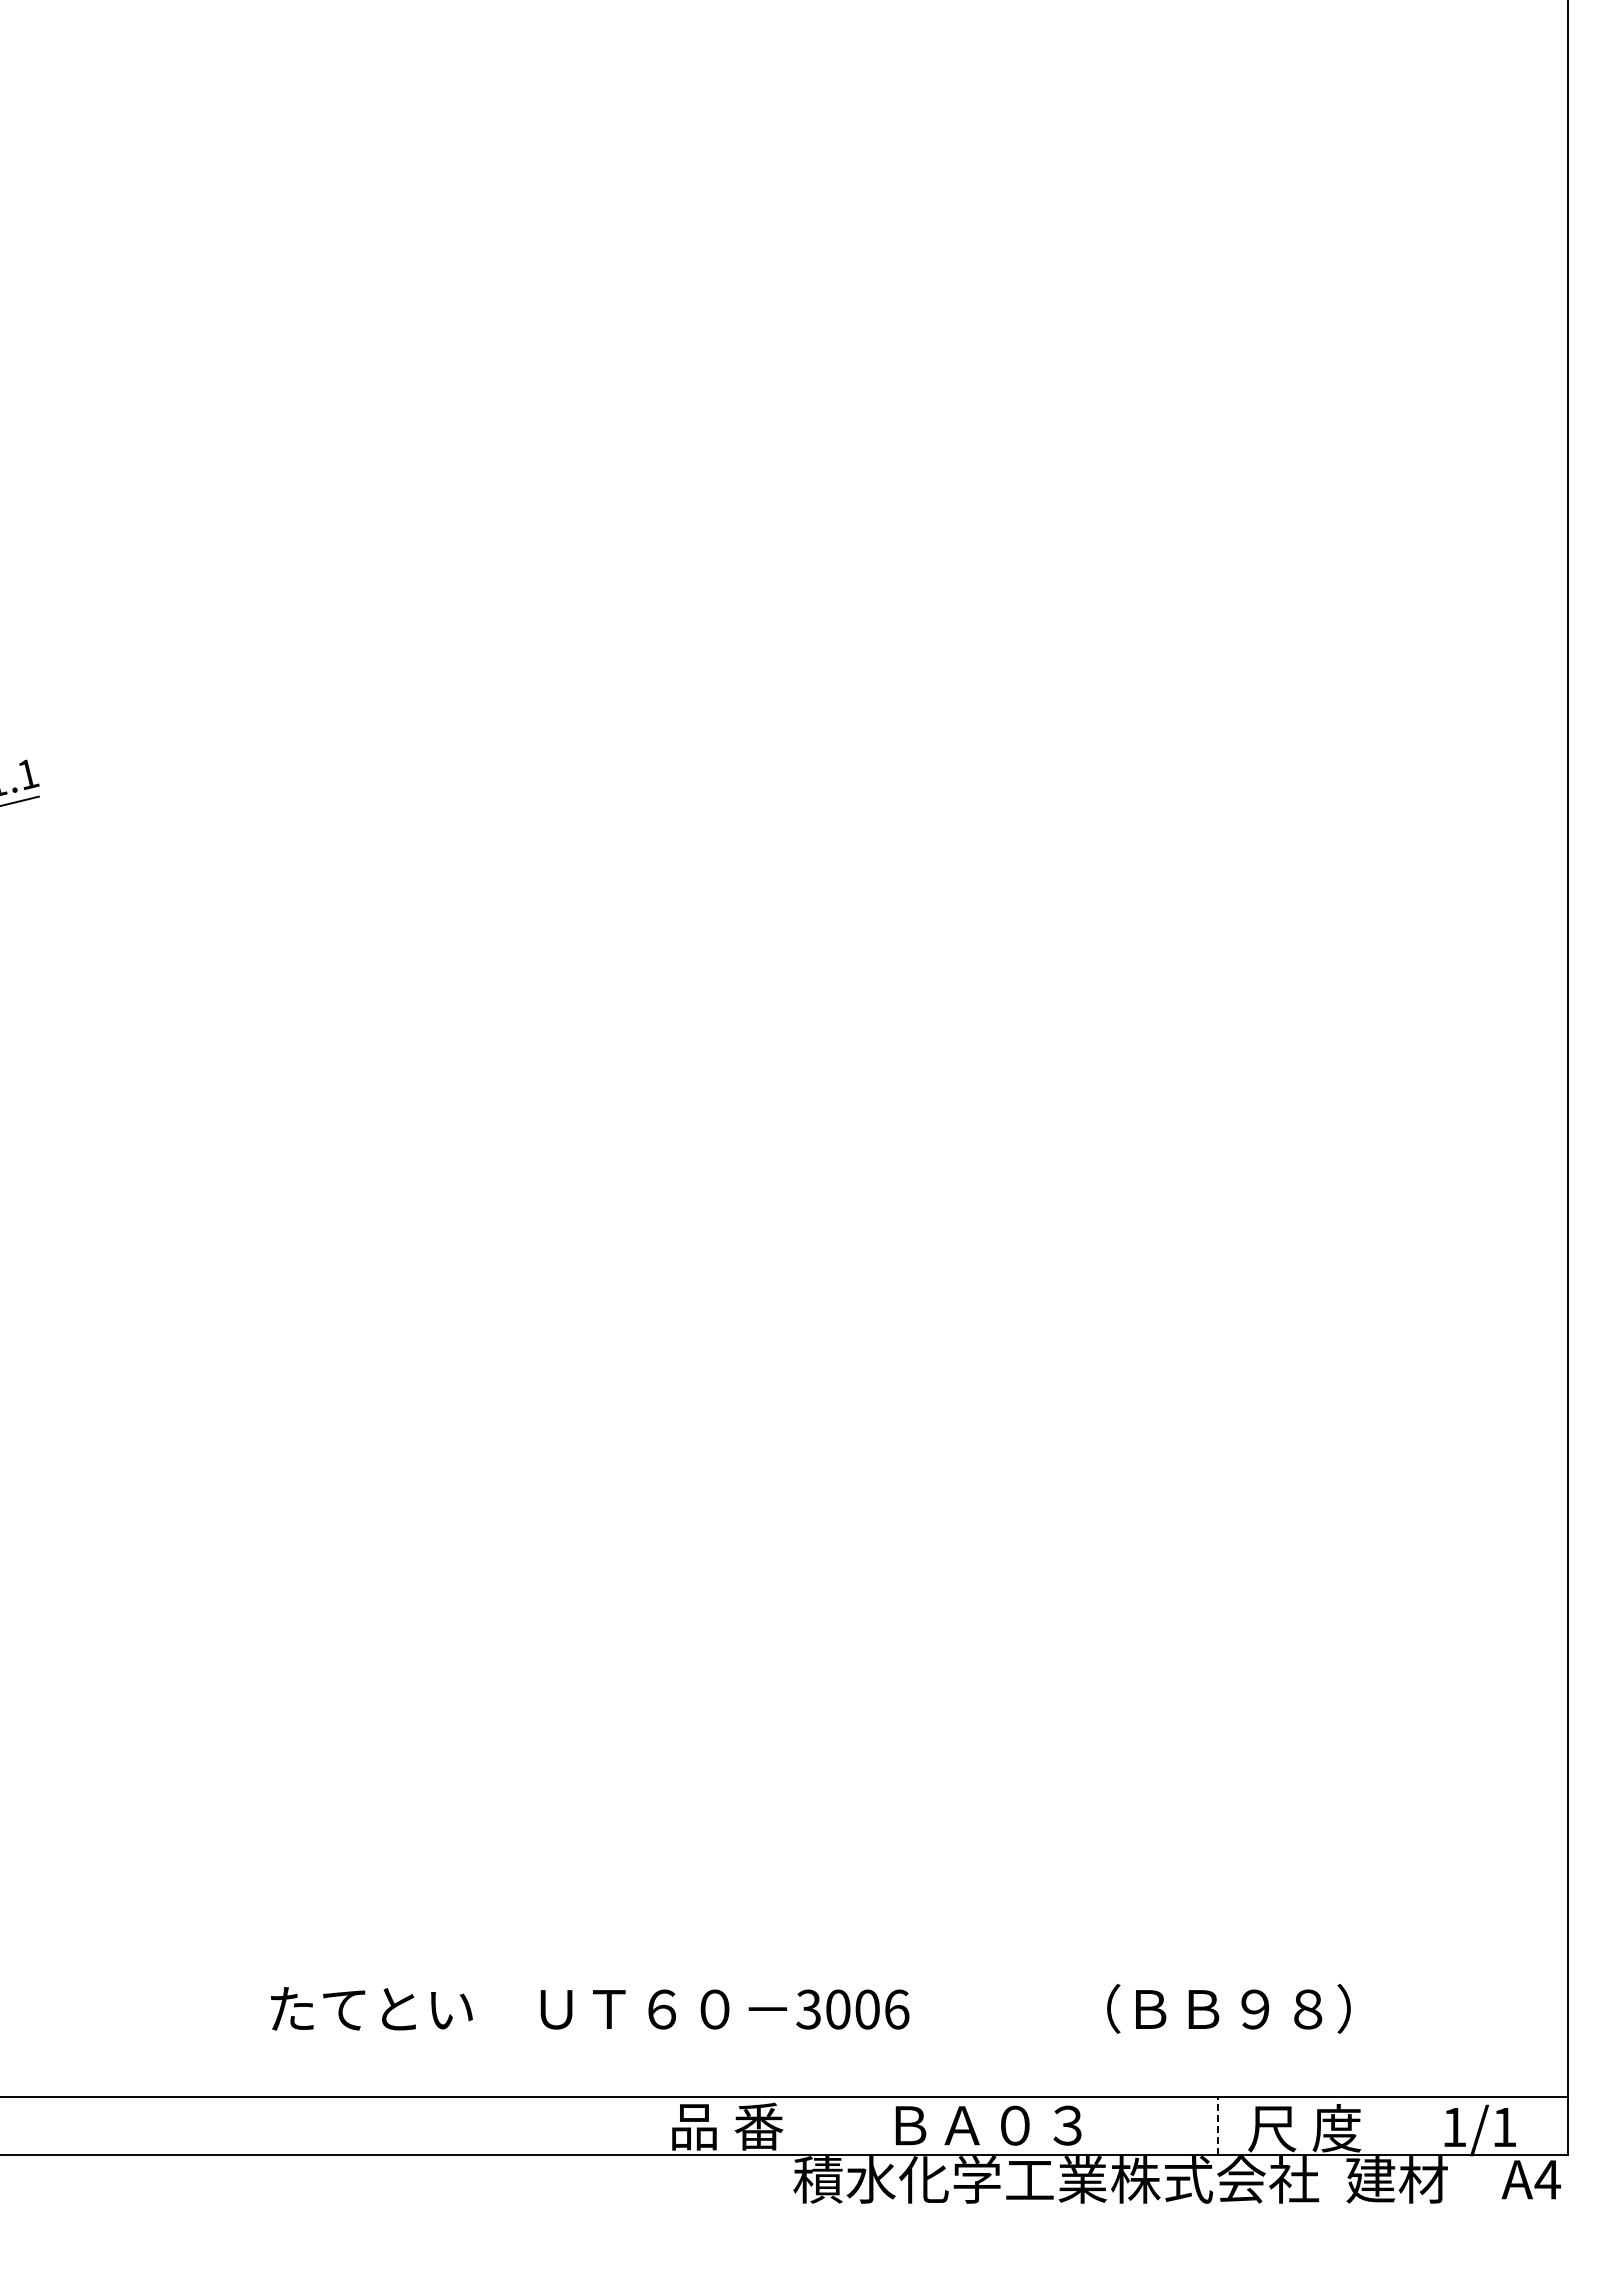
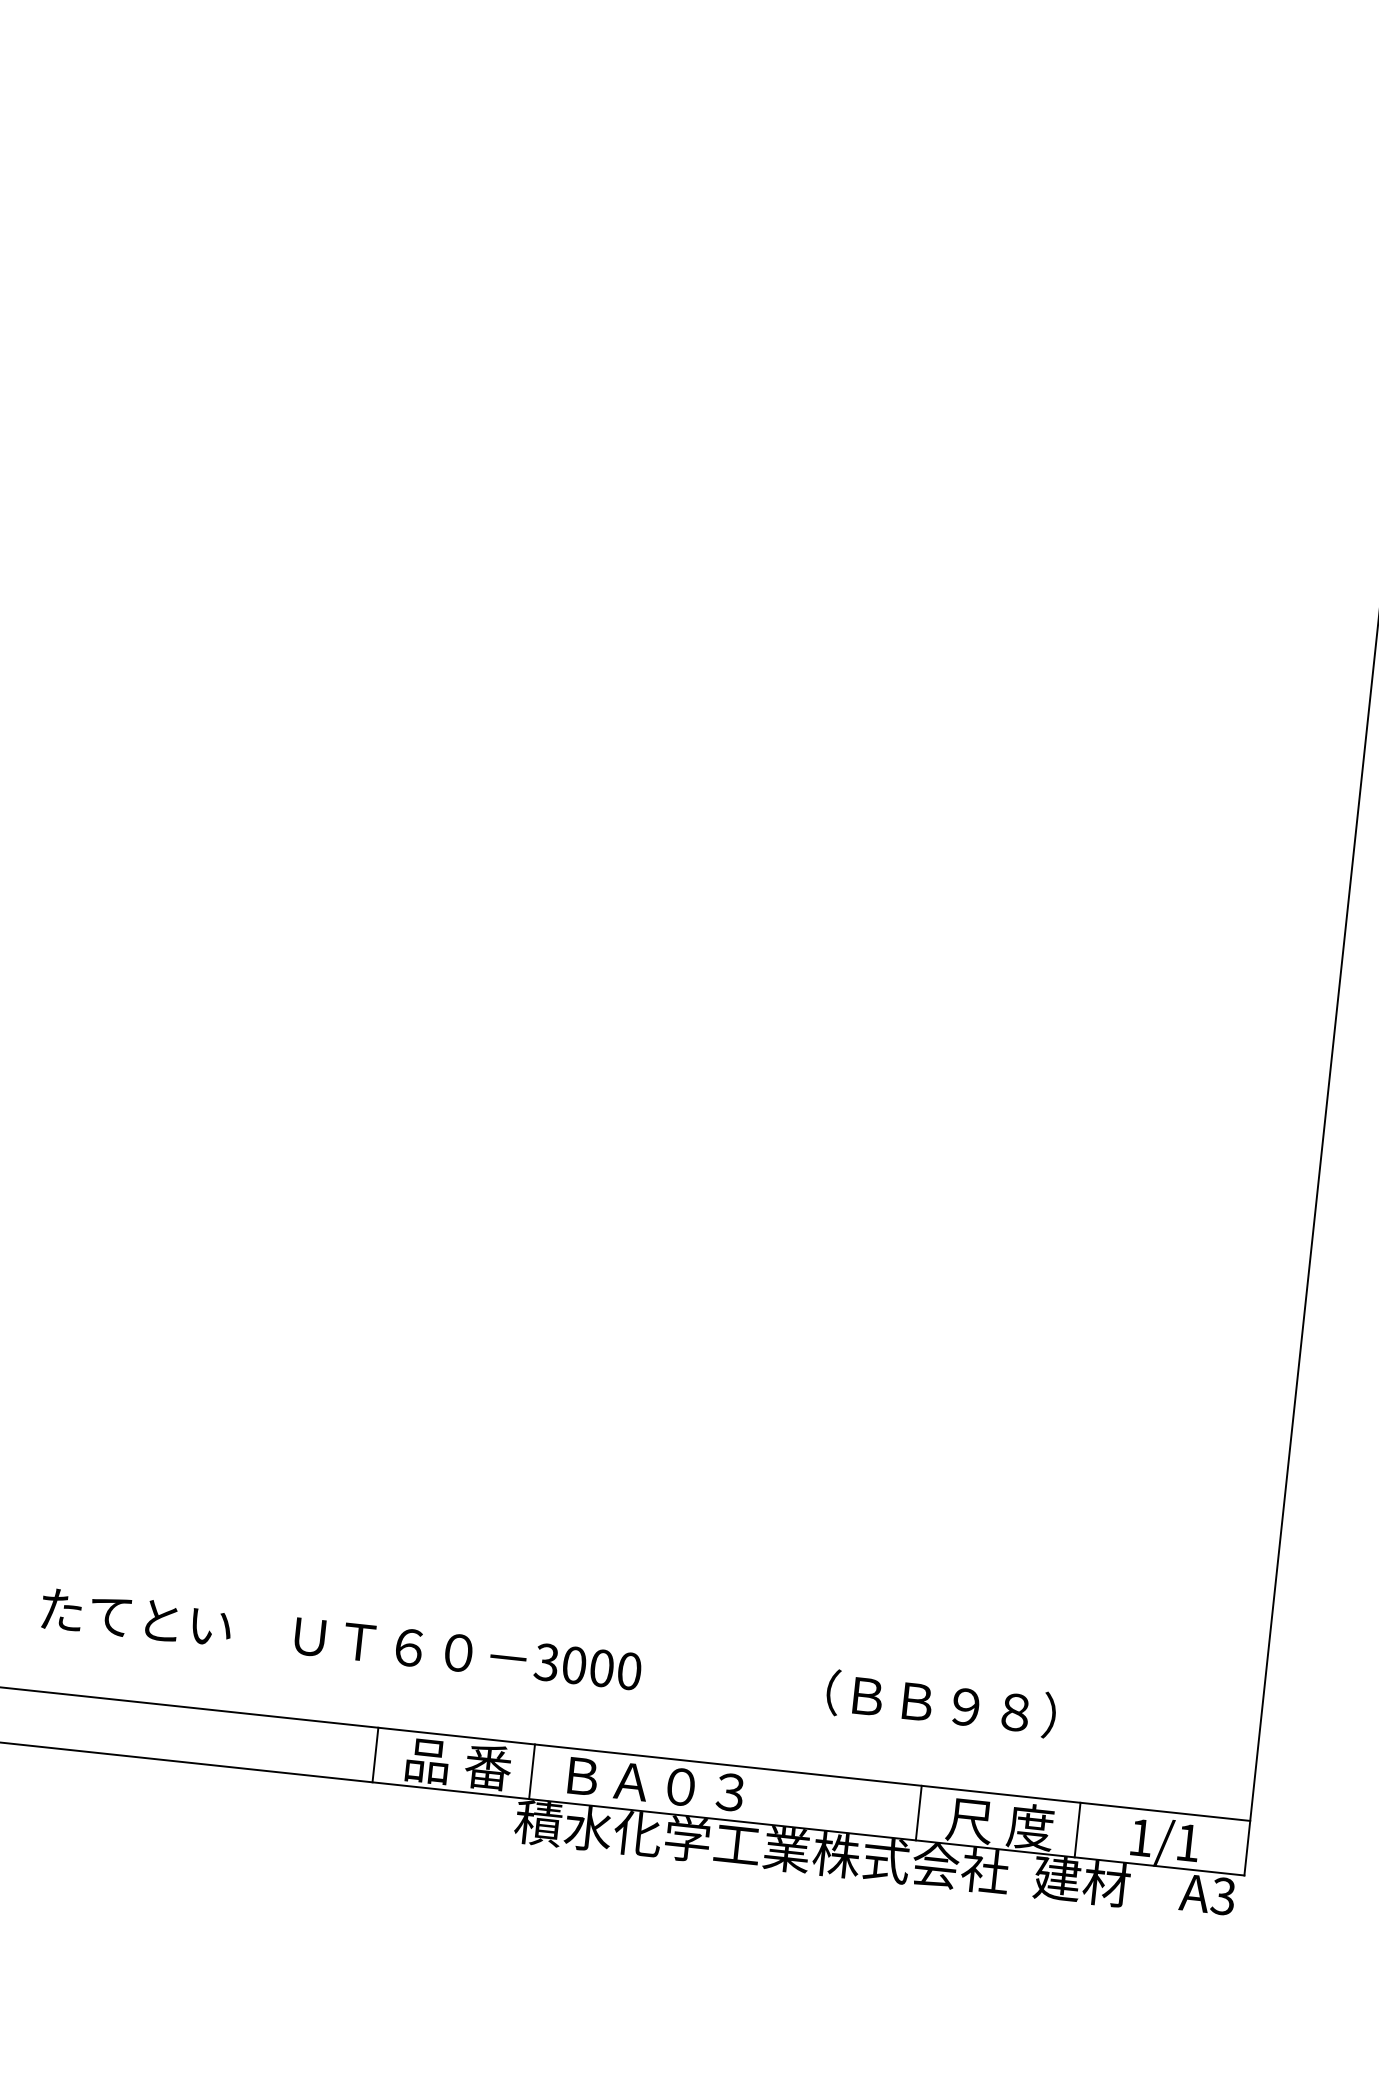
text: (897, 2009) -> (630, 1671), 3006 -> 3000
text: (988, 2125) -> (655, 1784), moved
line: (1217, 2125) -> (918, 1812), dashed -> solid
line: (638, 2126) -> (375, 1755), added
line: (805, 2126) -> (531, 1771), added
line: (1386, 2126) -> (1077, 1830), added
text: (1547, 2179) -> (1223, 1896), A4 -> A3

